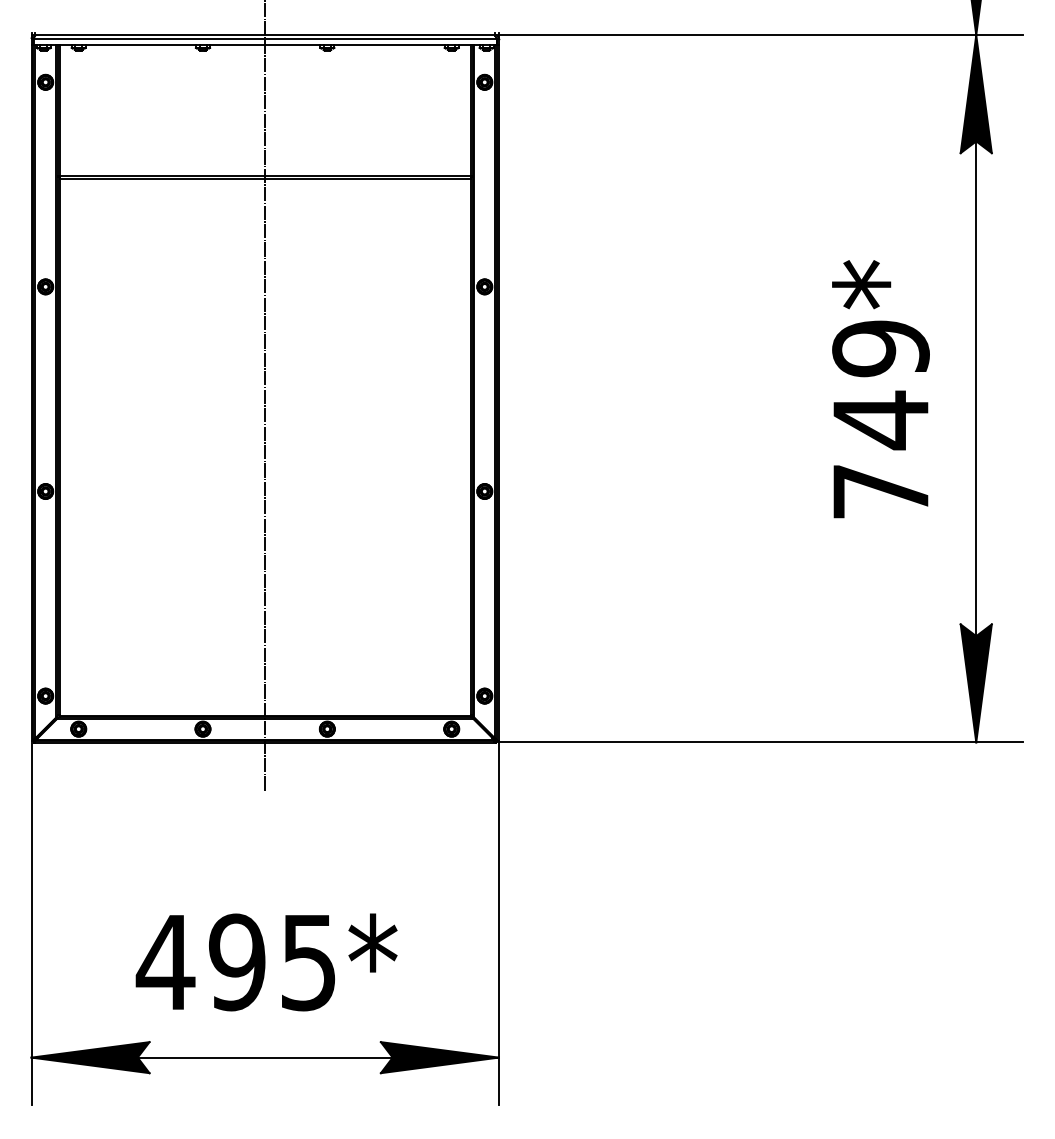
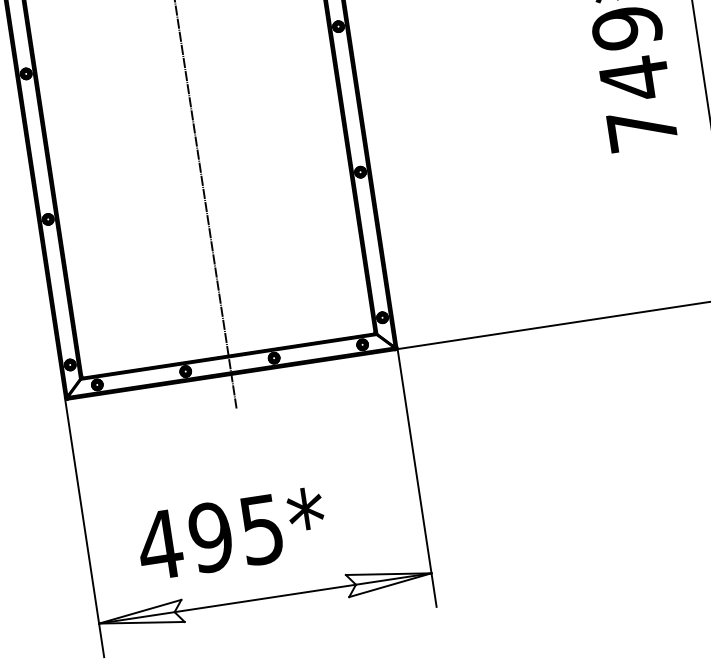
text: (266, 962) -> (231, 534), moved
fill: (90, 1057) -> (141, 617), removed
fill: (439, 1057) -> (389, 579), removed

